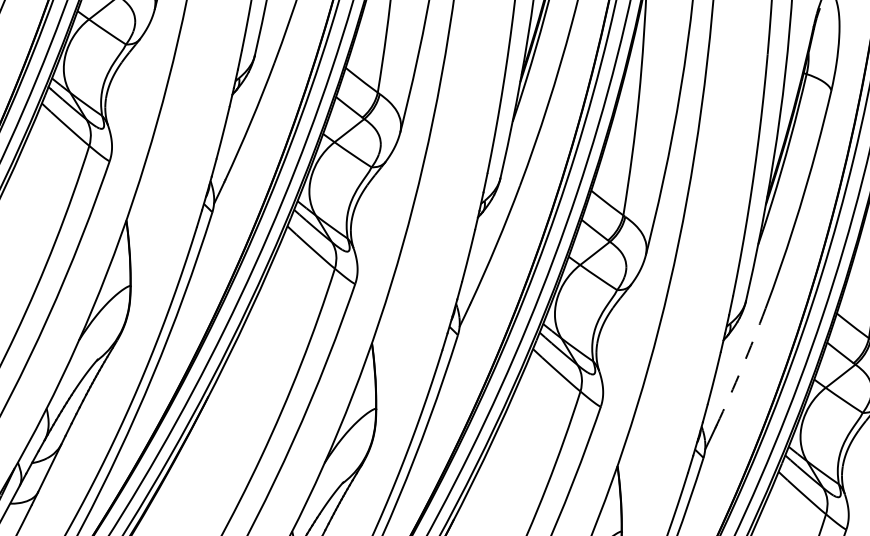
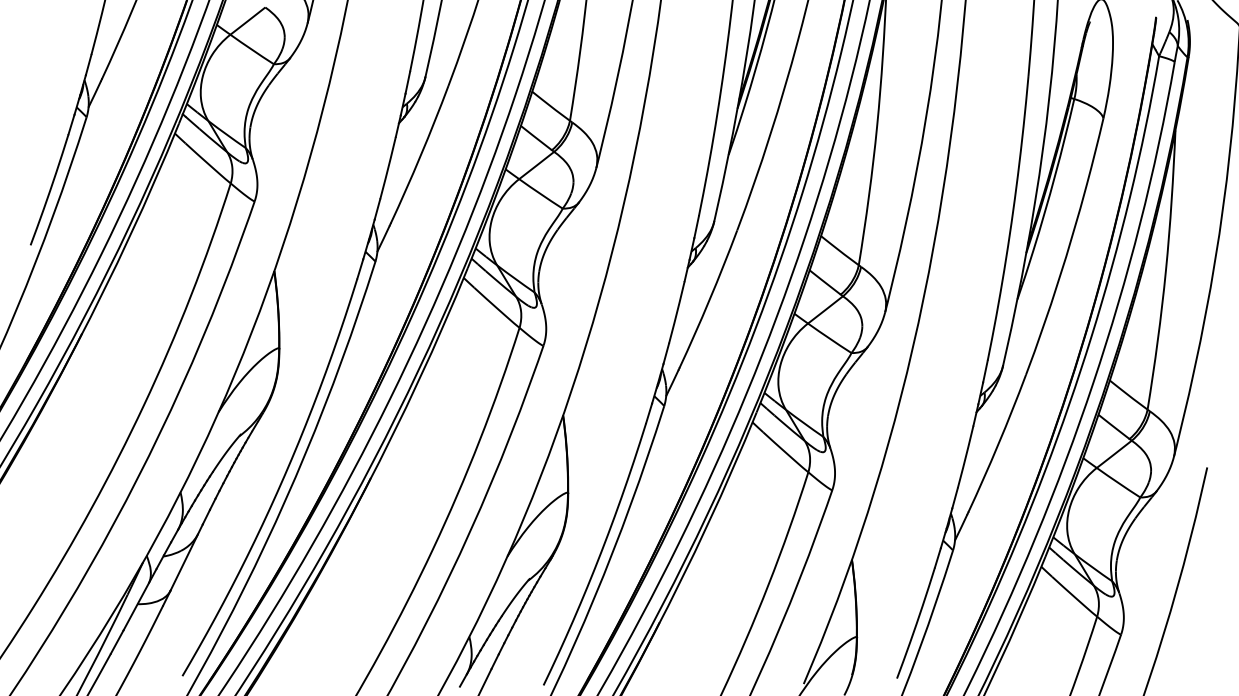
arc: (742, 367) -> (998, 444), dashed -> solid

